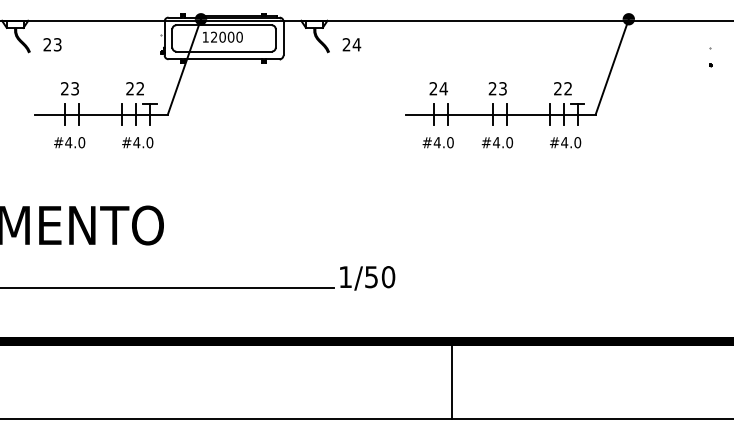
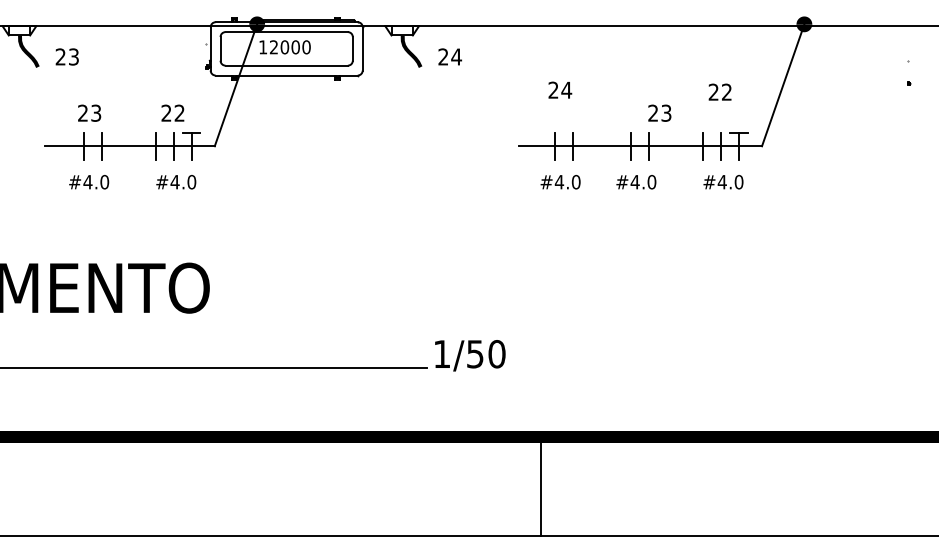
text: (438, 88) -> (560, 89), moved
text: (497, 88) -> (659, 112), moved
text: (562, 88) -> (719, 91), moved
line: (452, 379) -> (541, 485), moved

